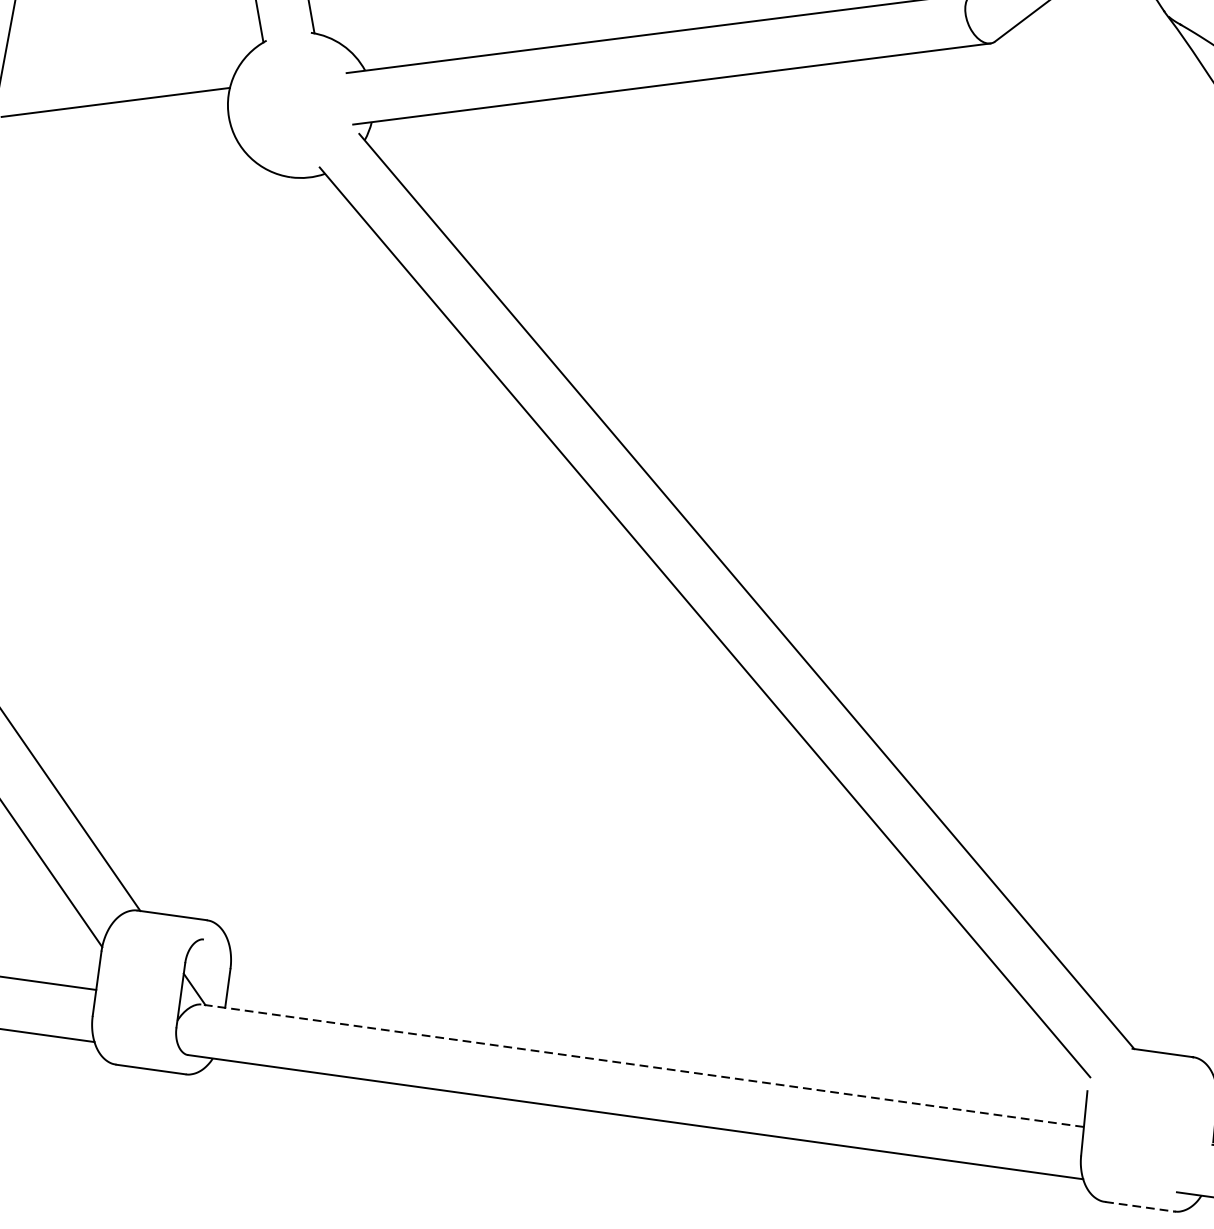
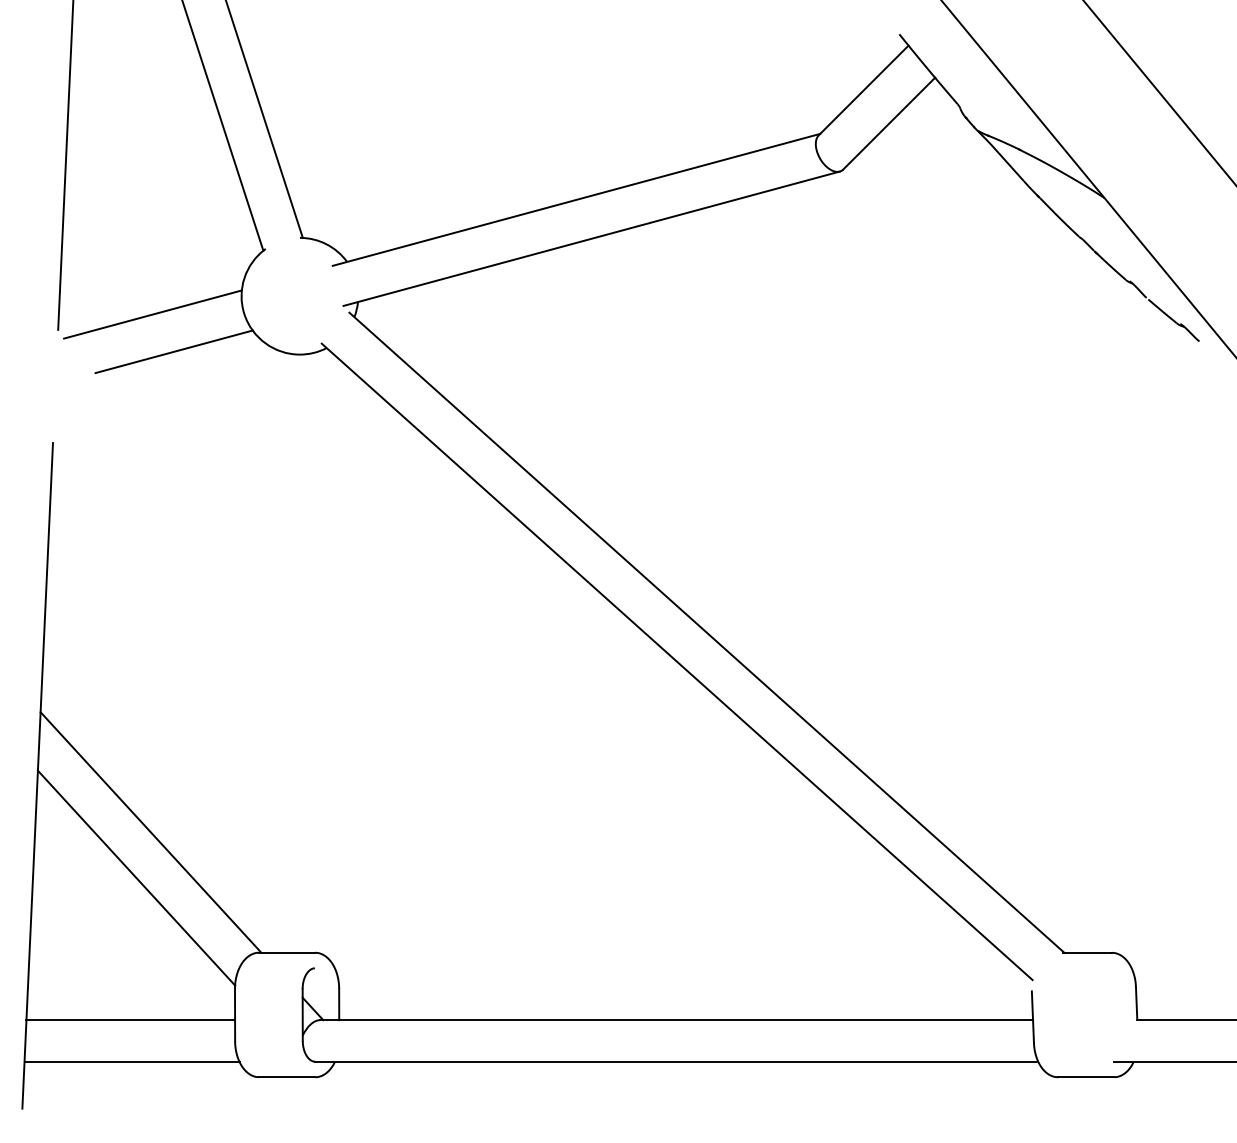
line: (134, 151) -> (173, 351), added
line: (642, 1066) -> (676, 1020), dashed -> solid
line: (1140, 1207) -> (1086, 1077), dashed -> solid

